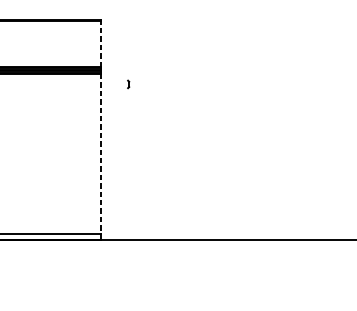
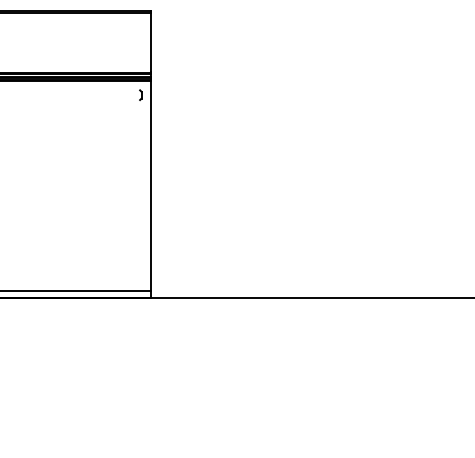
line: (101, 44) -> (151, 42), dashed -> solid
part: (128, 84) -> (140, 95), moved
line: (101, 154) -> (151, 186), dashed -> solid

